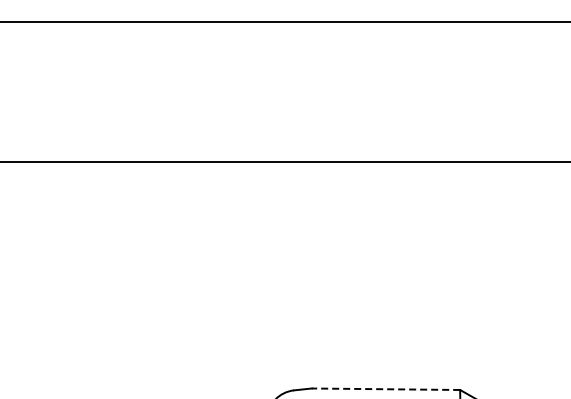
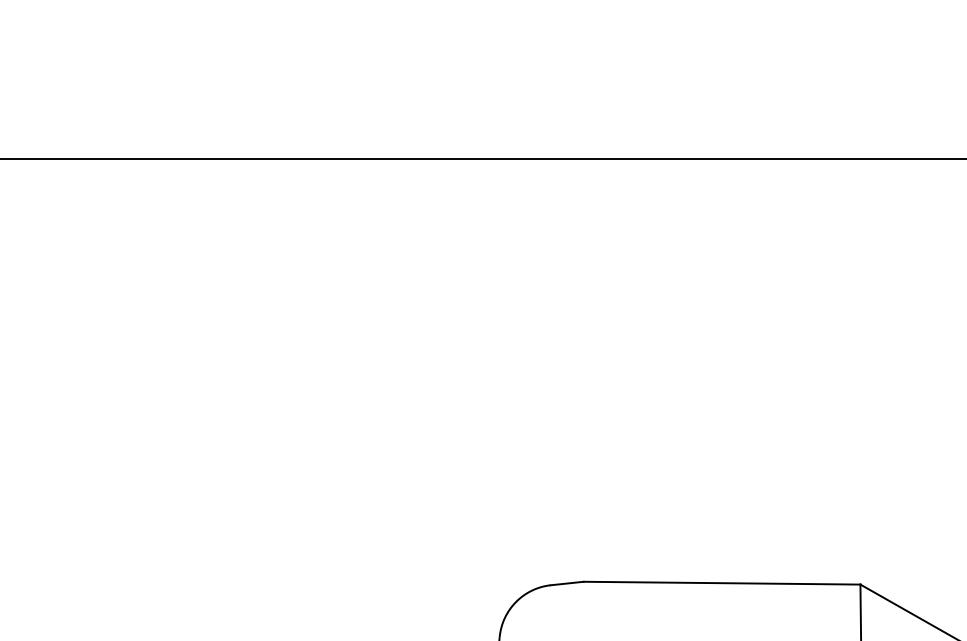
line: (385, 389) -> (721, 583), dashed -> solid

